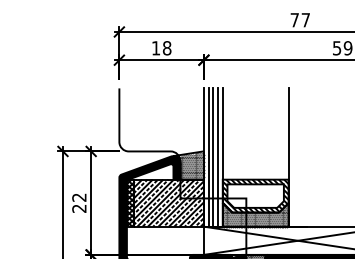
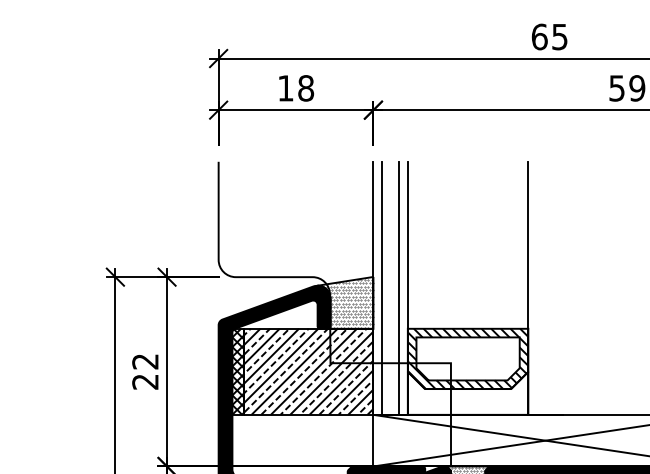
text: (299, 20) -> (548, 37), 77 -> 65
line: (213, 157) -> (390, 288), removed
hatch: (255, 215) -> (467, 394), removed

